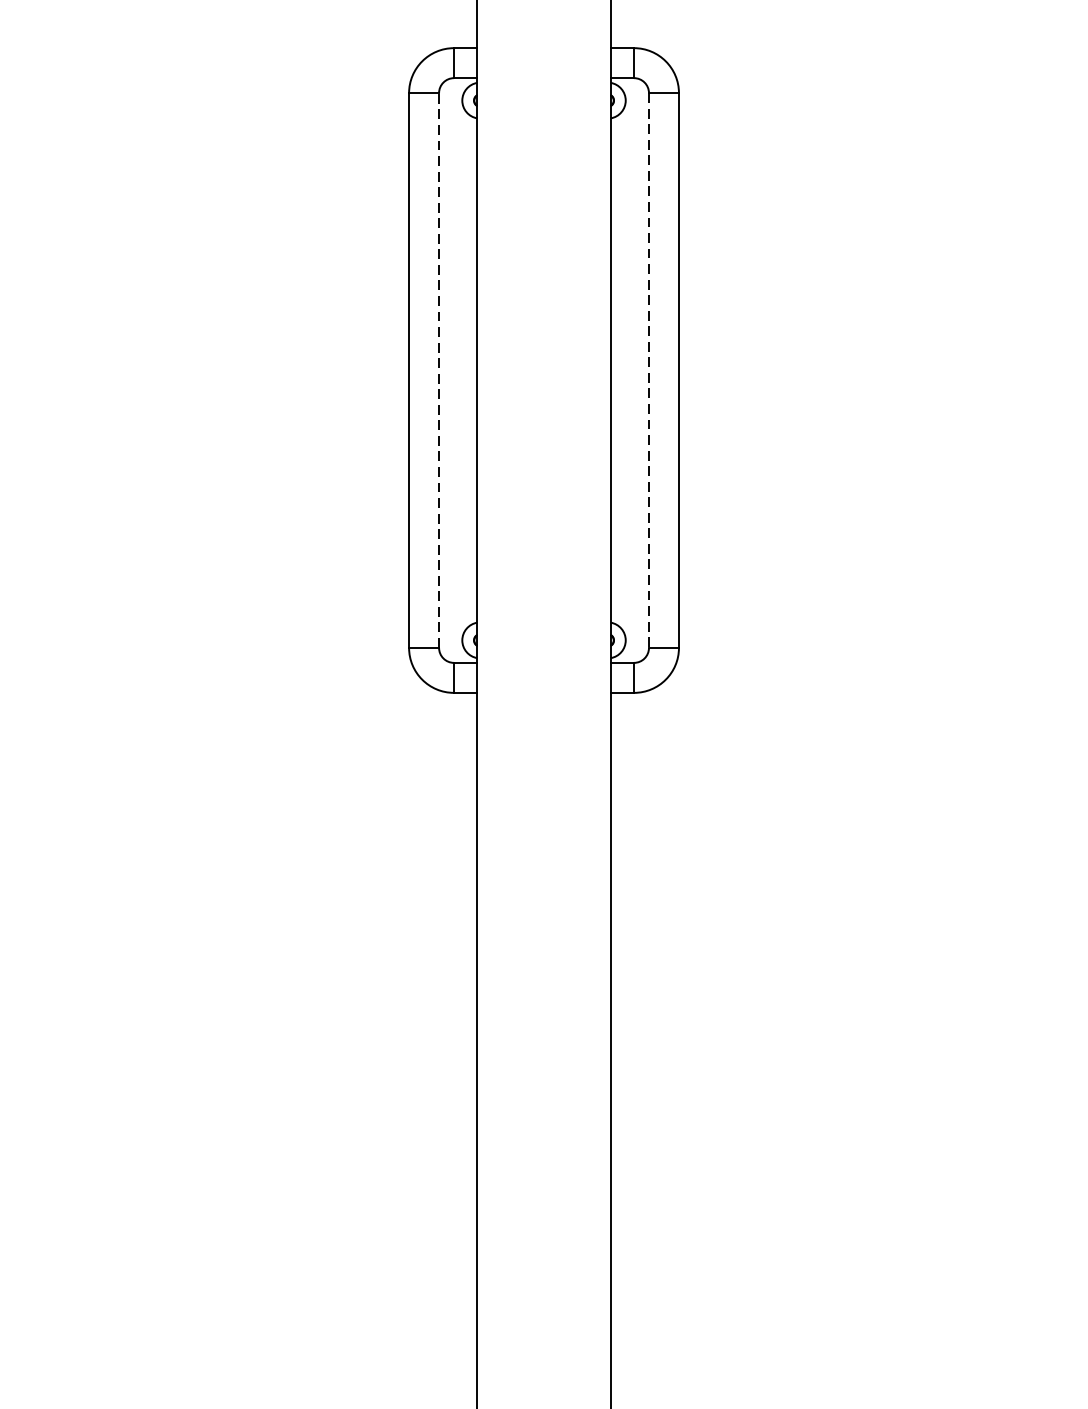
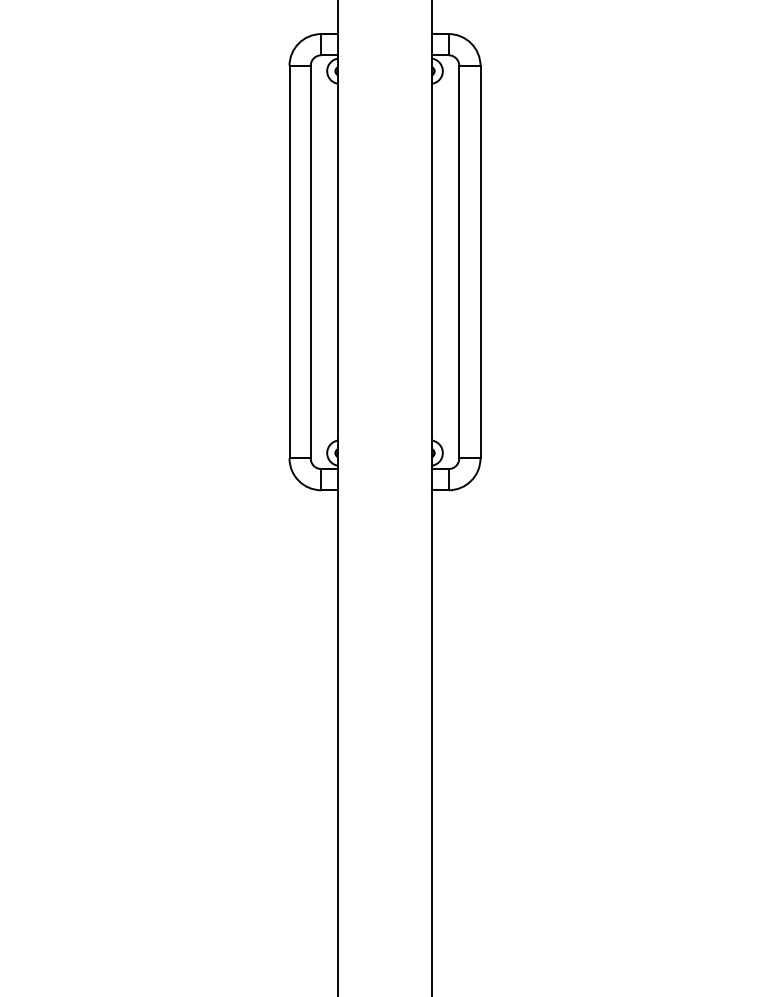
line: (438, 369) -> (310, 261), dashed -> solid
line: (649, 370) -> (459, 262), dashed -> solid

